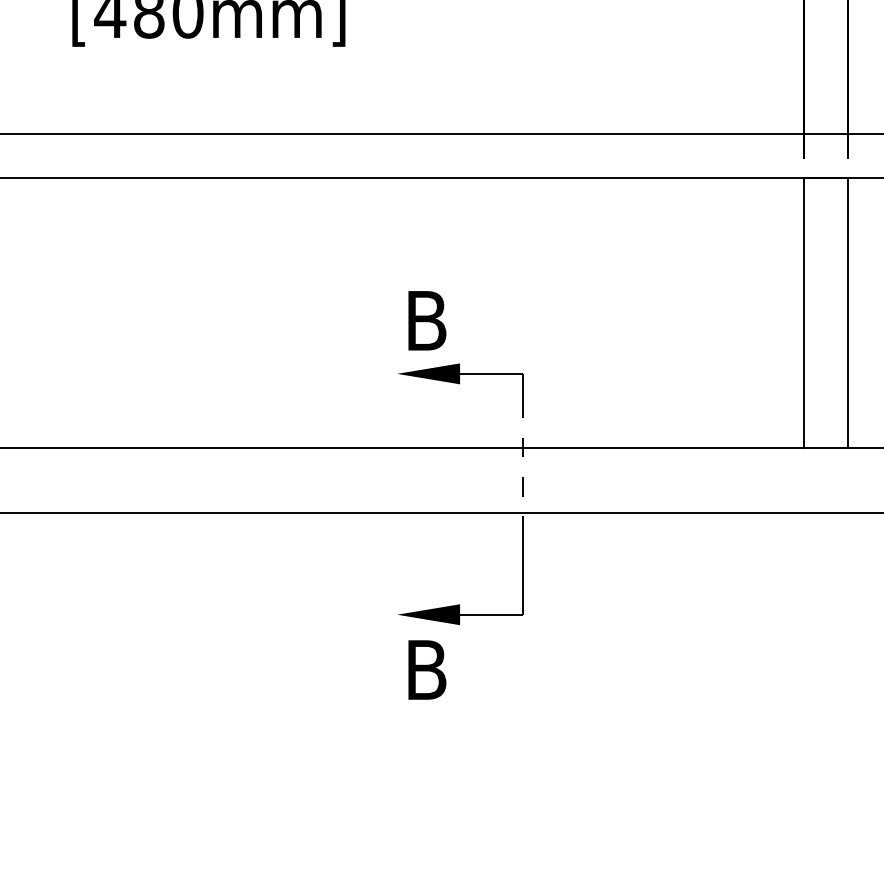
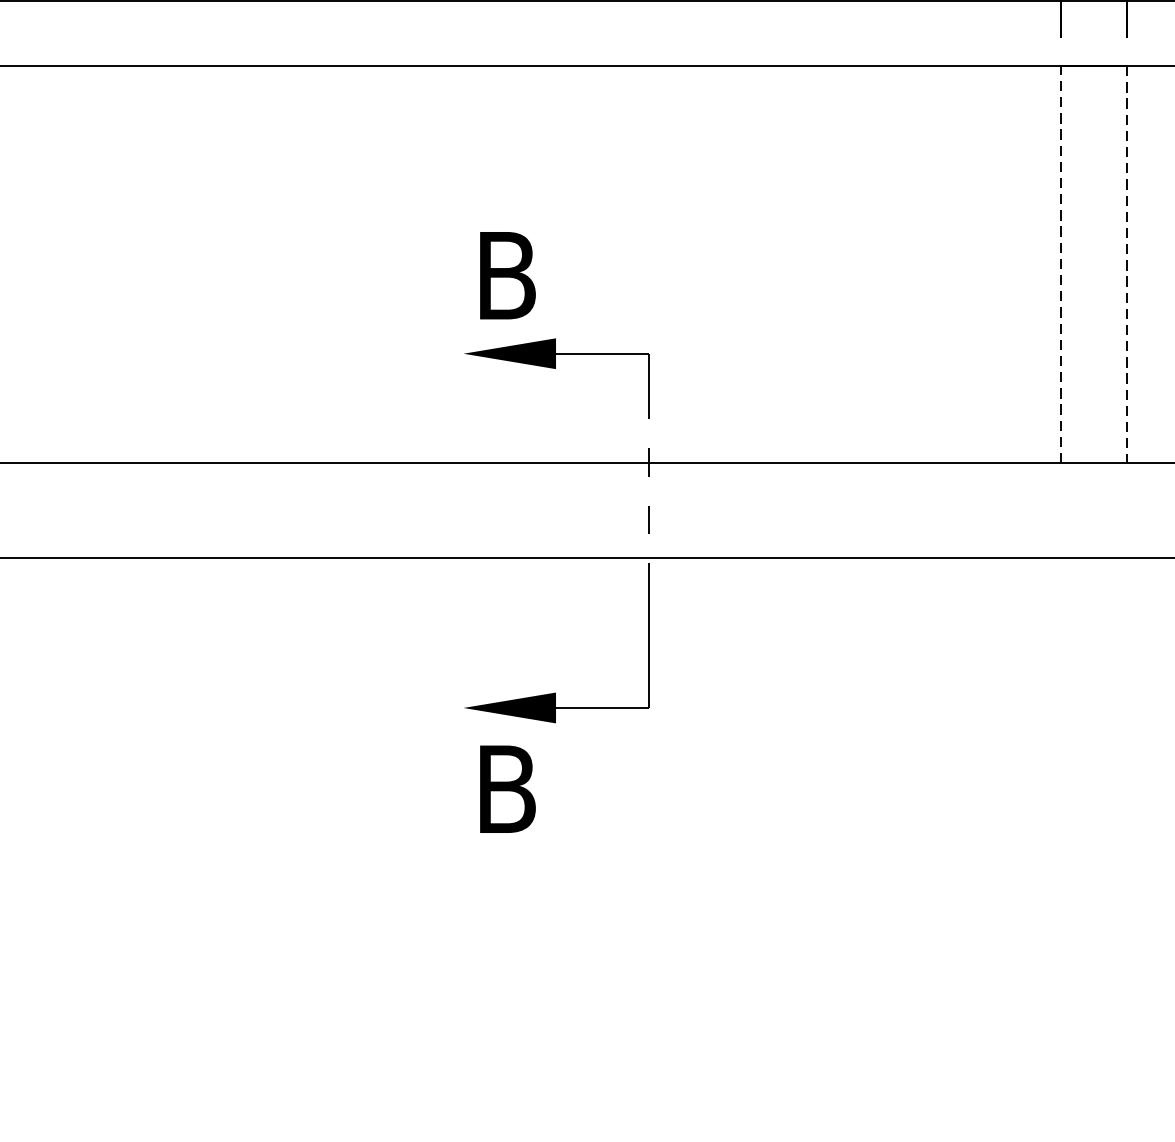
line: (803, 312) -> (1061, 263), solid -> dashed
line: (848, 313) -> (1127, 264), solid -> dashed

